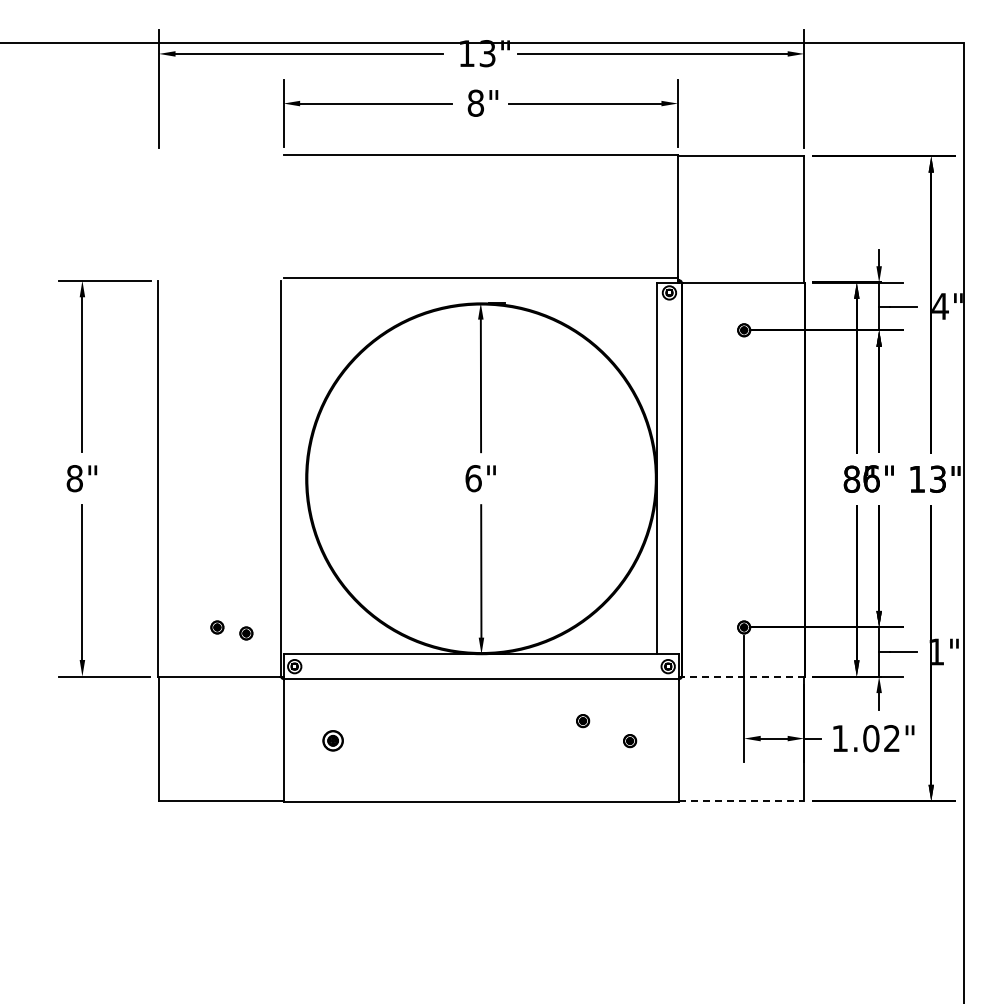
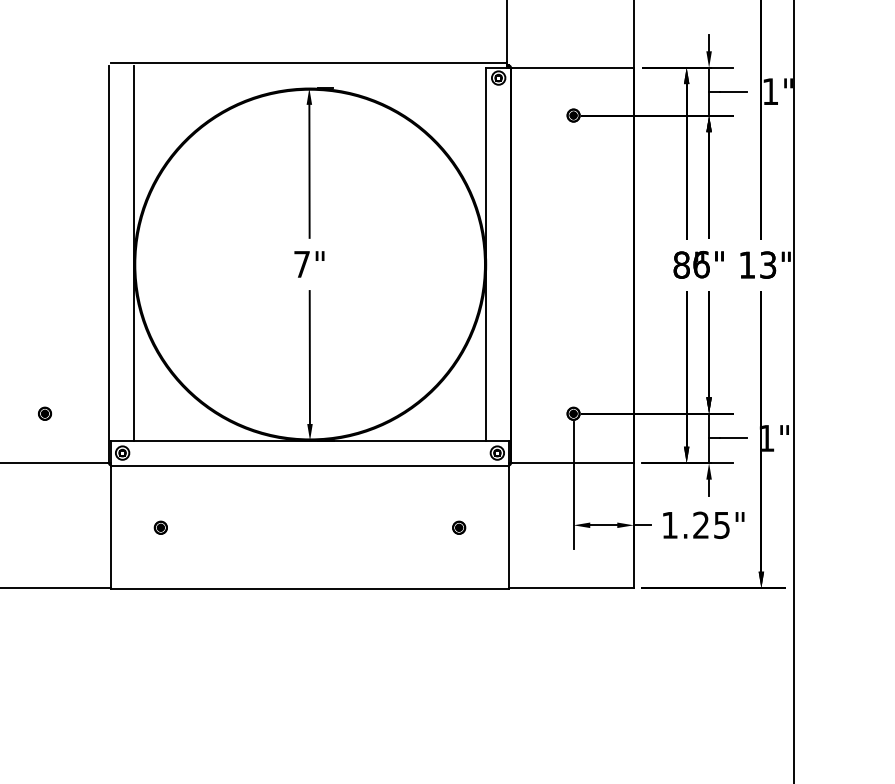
text: (940, 306) -> (770, 91), 4" -> 1"
line: (305, 467) -> (133, 253), added
text: (473, 478) -> (302, 264), 6" -> 7"
part: (246, 633) -> (74, 419), removed
line: (743, 676) -> (572, 462), dashed -> solid
part: (583, 721) -> (412, 508), removed
text: (881, 738) -> (711, 525), 1.02" -> 1.25"
part: (332, 741) -> (160, 528), size x0.62
line: (742, 801) -> (571, 588), dashed -> solid

